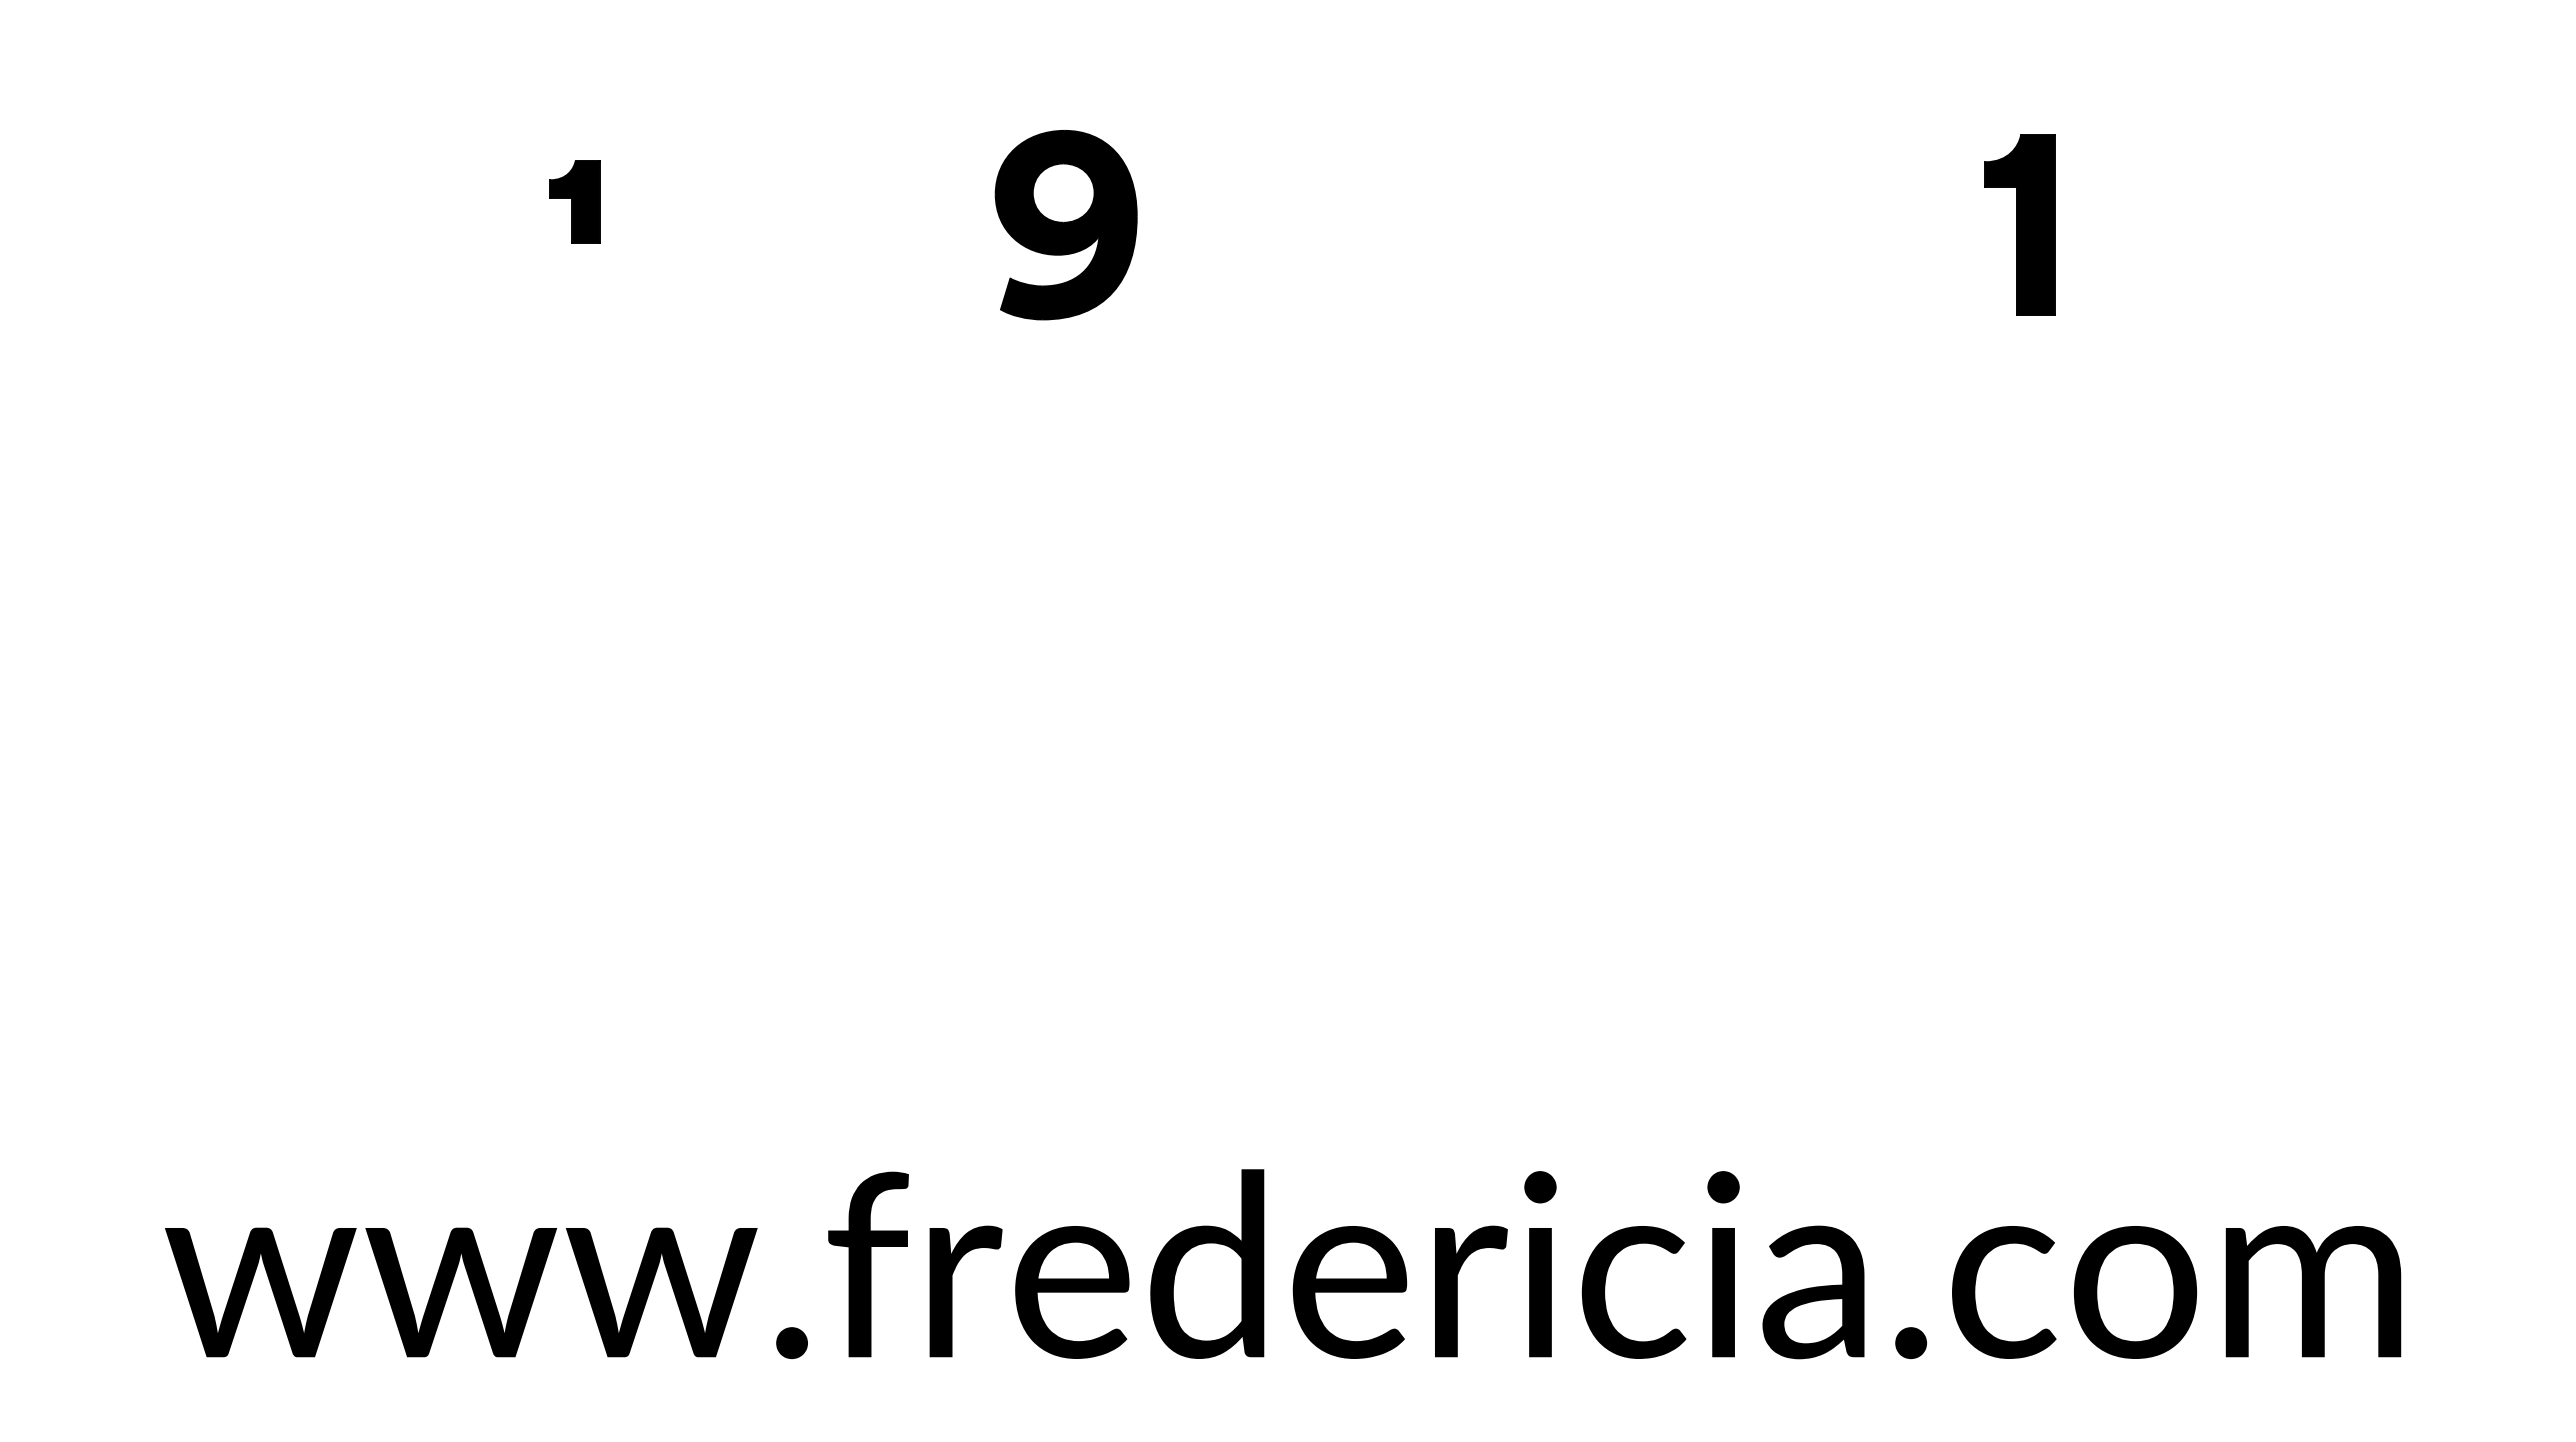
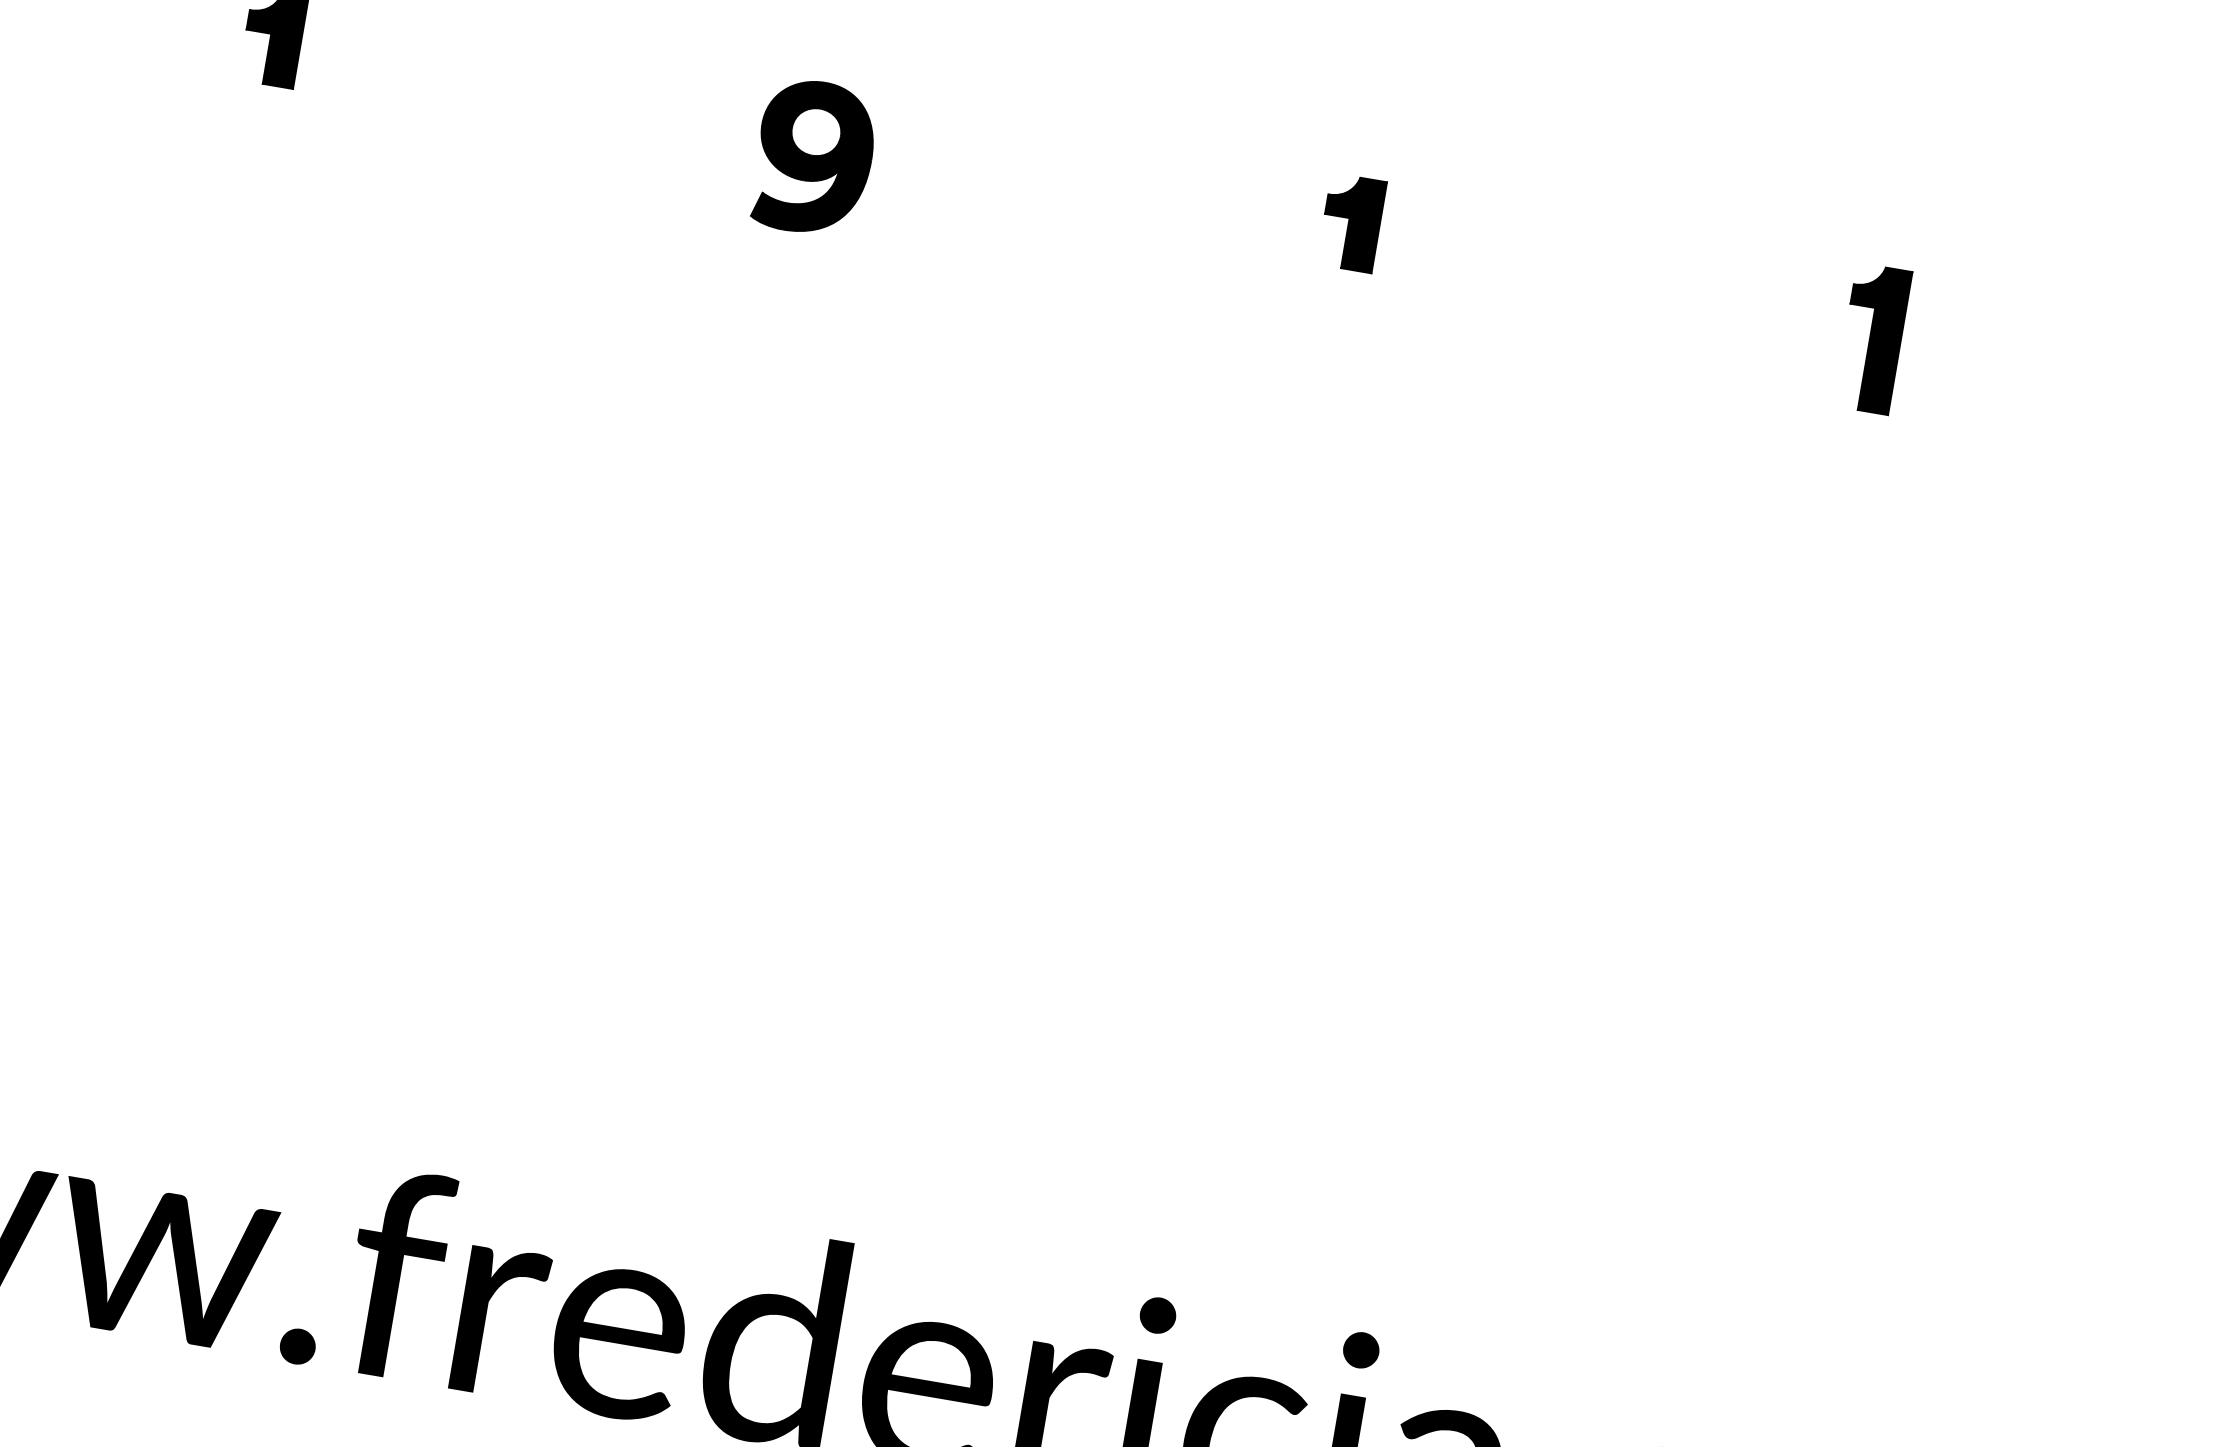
part: (1546, 201) -> (1351, 222), added
part: (1065, 225) -> (813, 158), size x0.71
part: (2019, 225) -> (1872, 339), size x0.71

